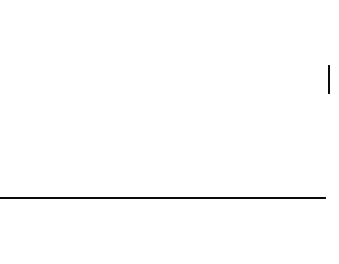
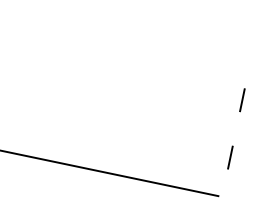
line: (328, 149) -> (229, 157), added

